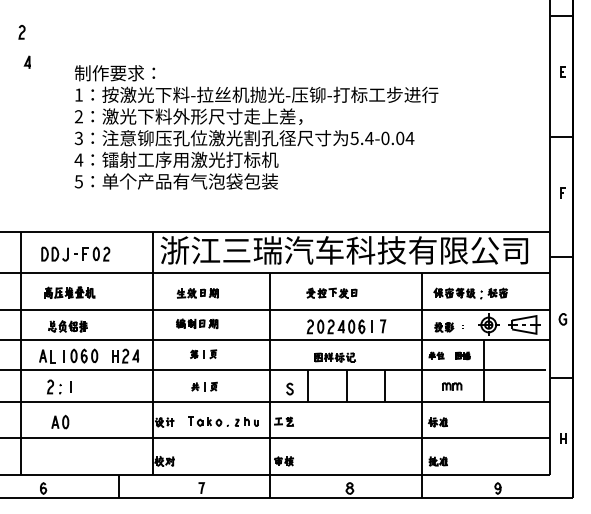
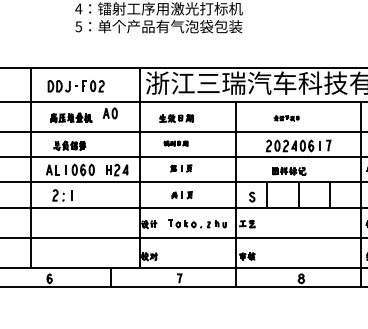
part: (331, 292) -> (286, 117), size x0.6
part: (197, 323) -> (176, 143), size x0.7
part: (60, 421) -> (110, 112), moved

